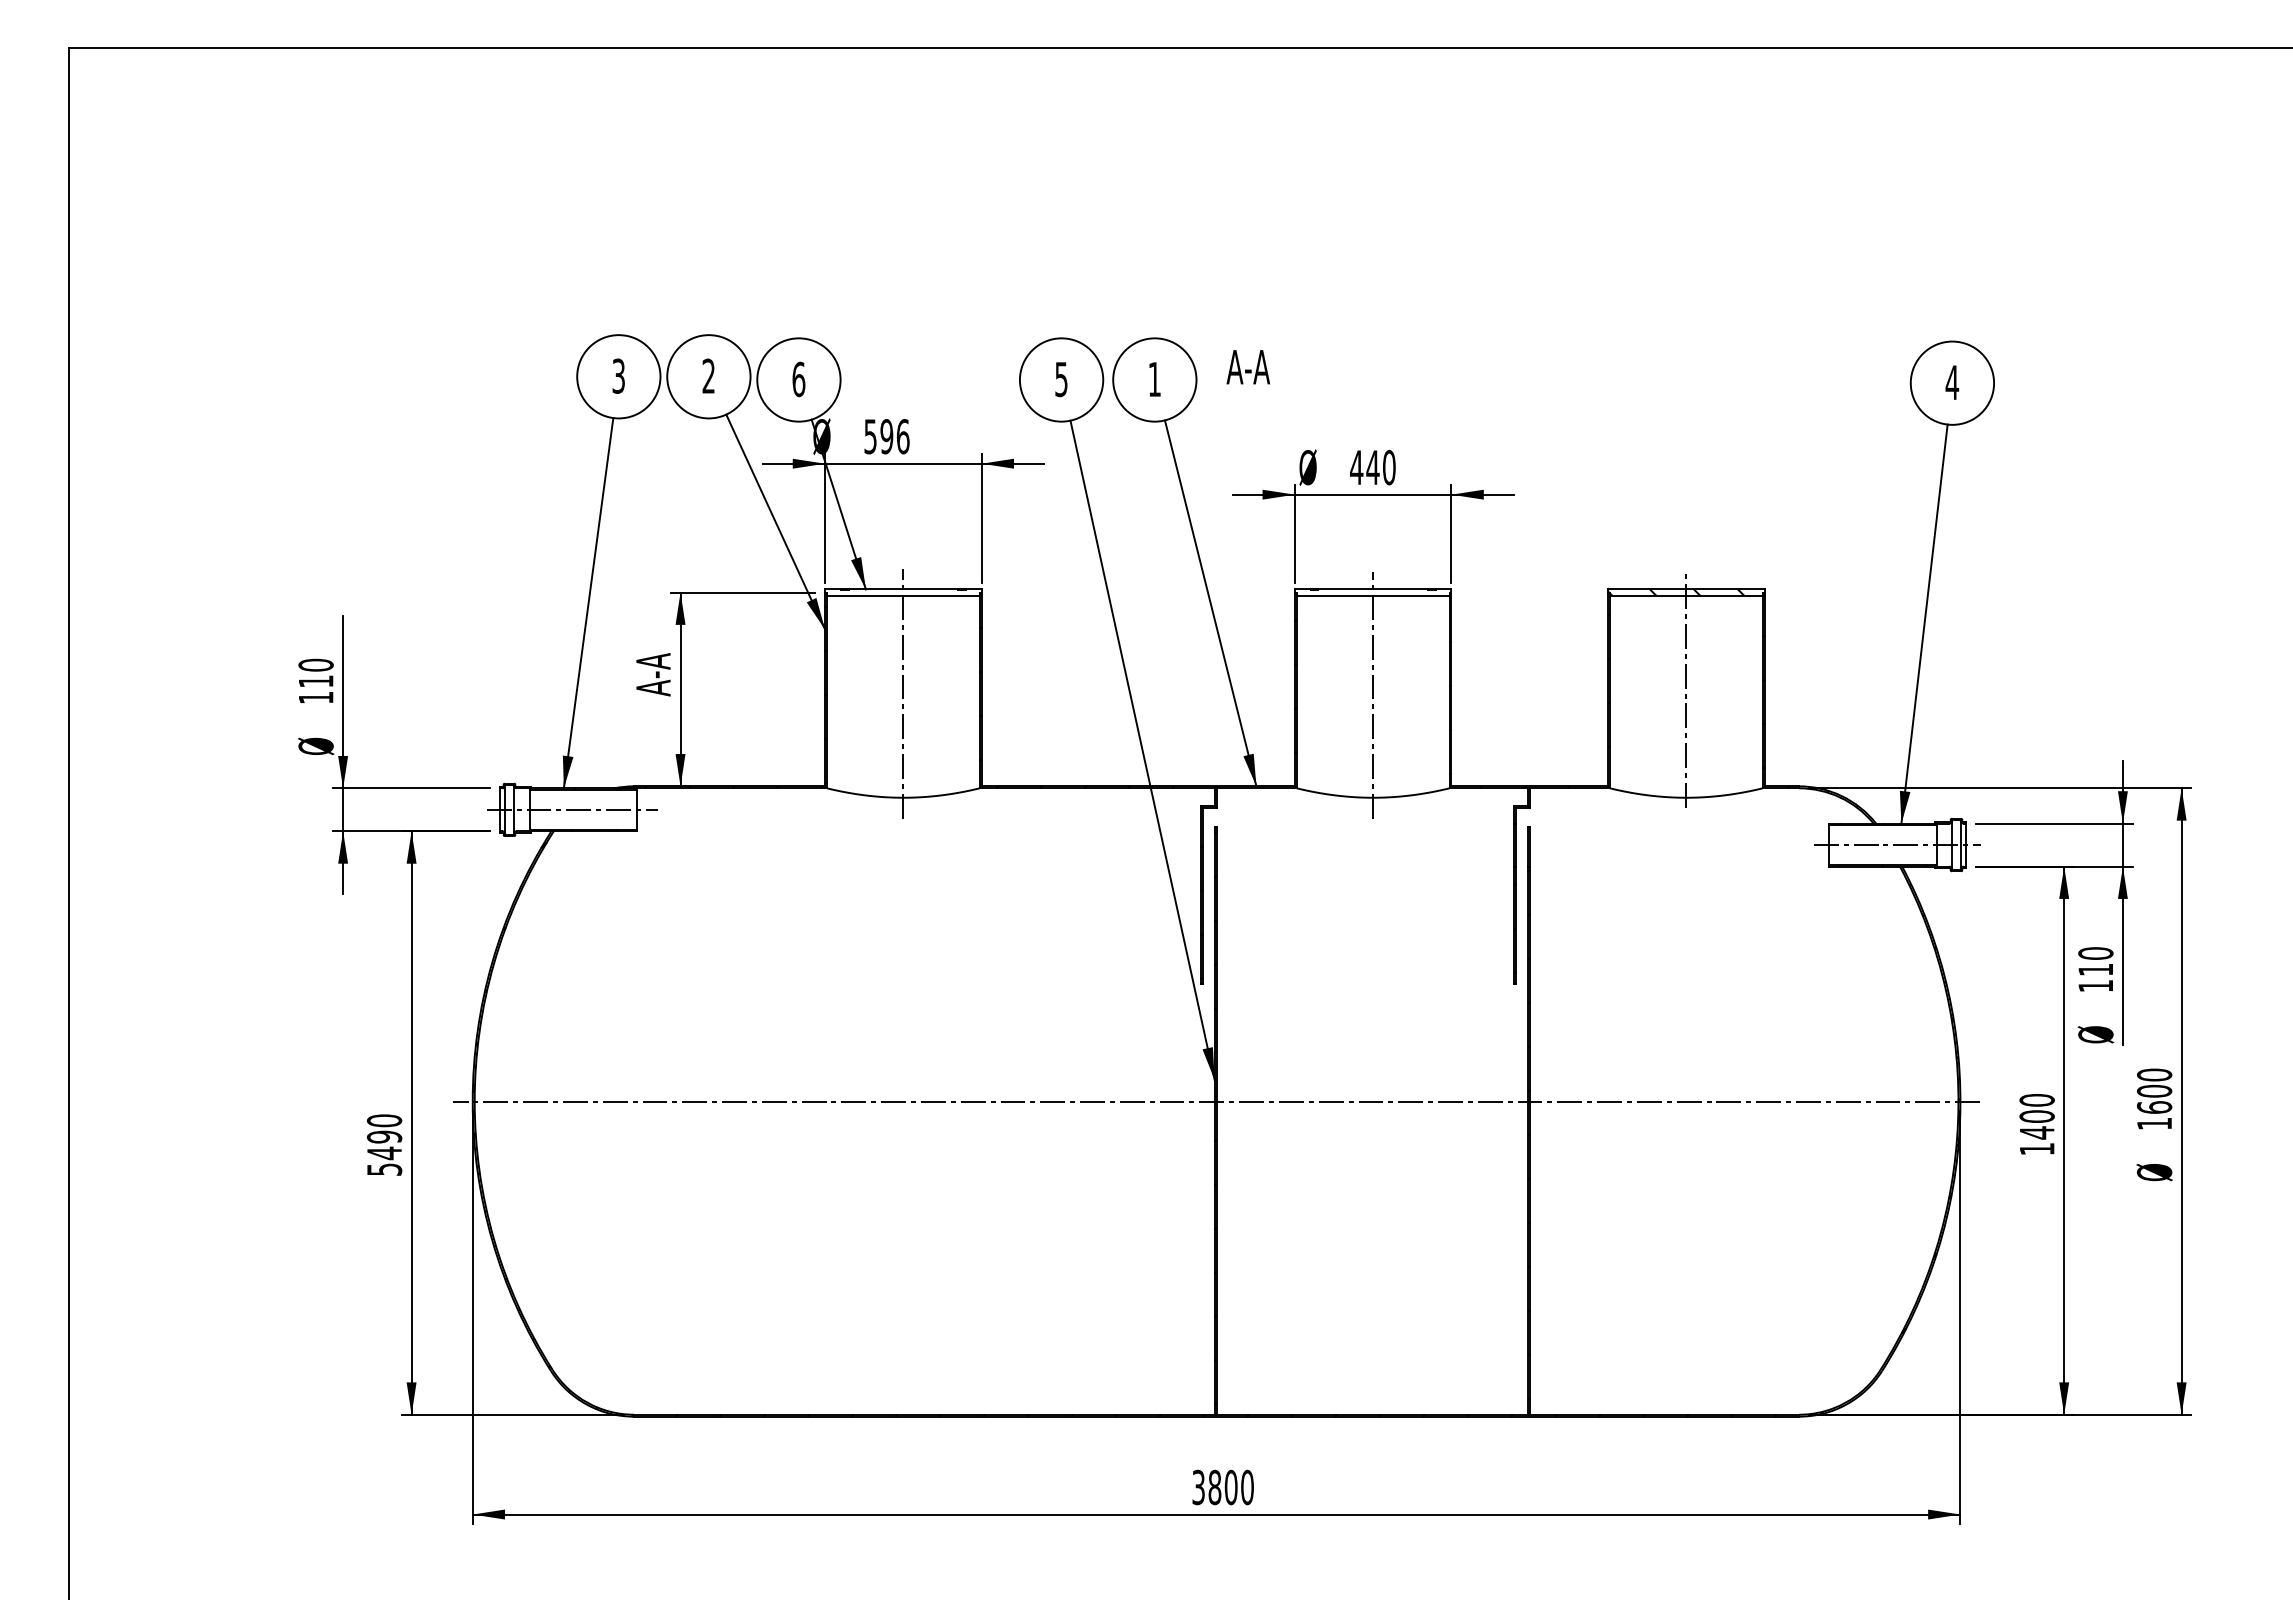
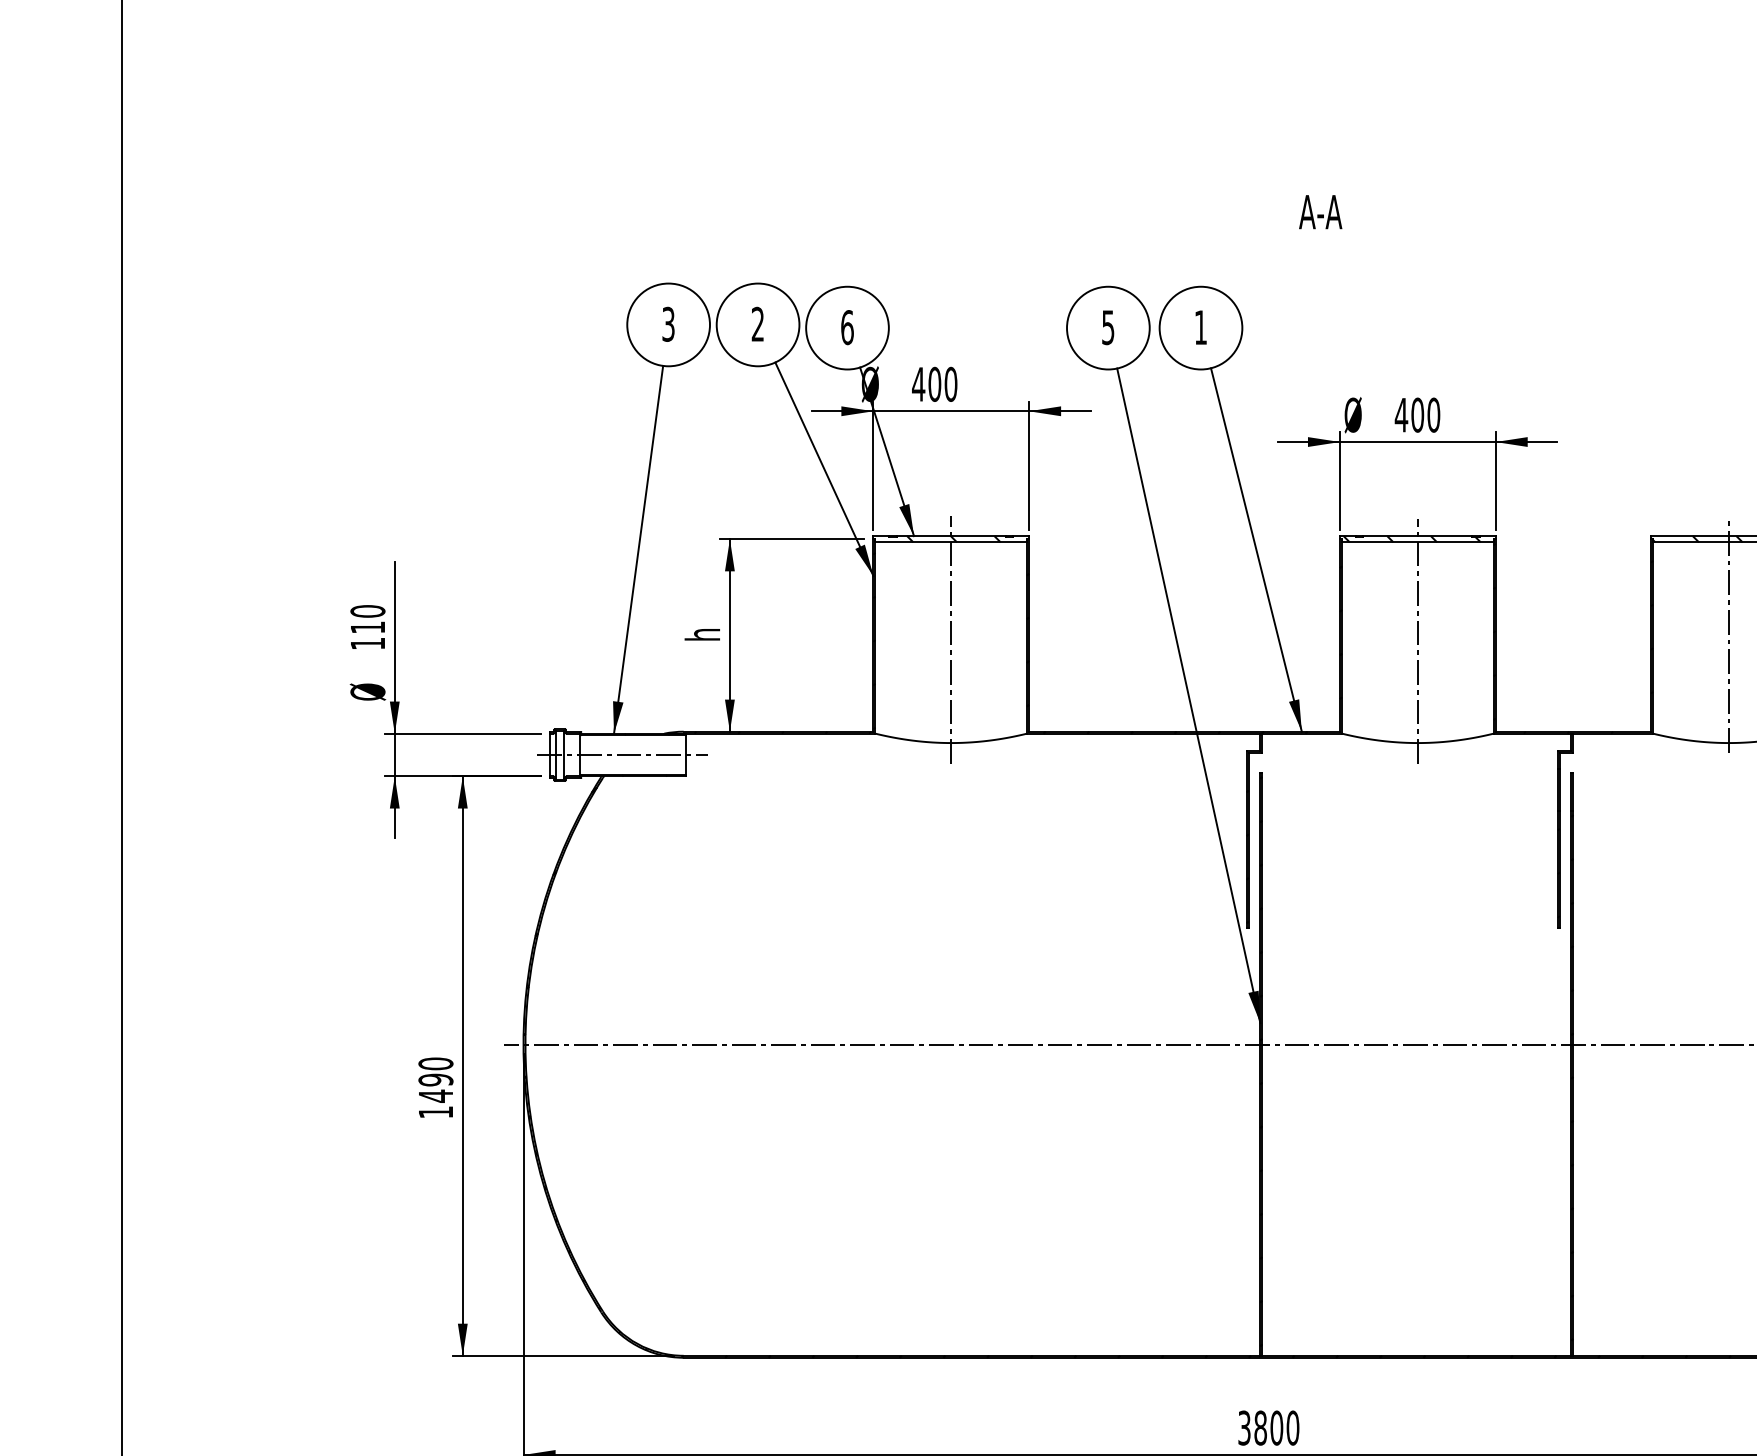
text: (1247, 367) -> (1319, 212), moved
text: (886, 436) -> (934, 384), 596 -> 400
text: (1372, 467) -> (1417, 415), 440 -> 400
hatch: (905, 592) -> (953, 539), added
hatch: (1367, 592) -> (1412, 539), added
text: (652, 674) -> (702, 620), A-A -> h
text: (384, 1169) -> (435, 1112), 5490 -> 1490

